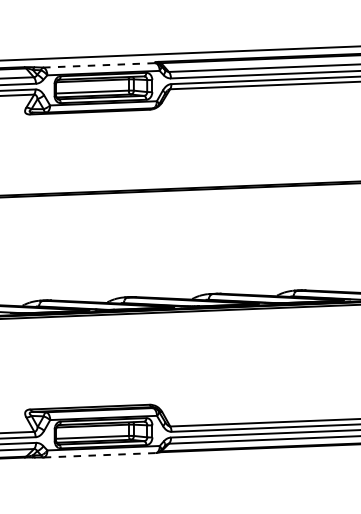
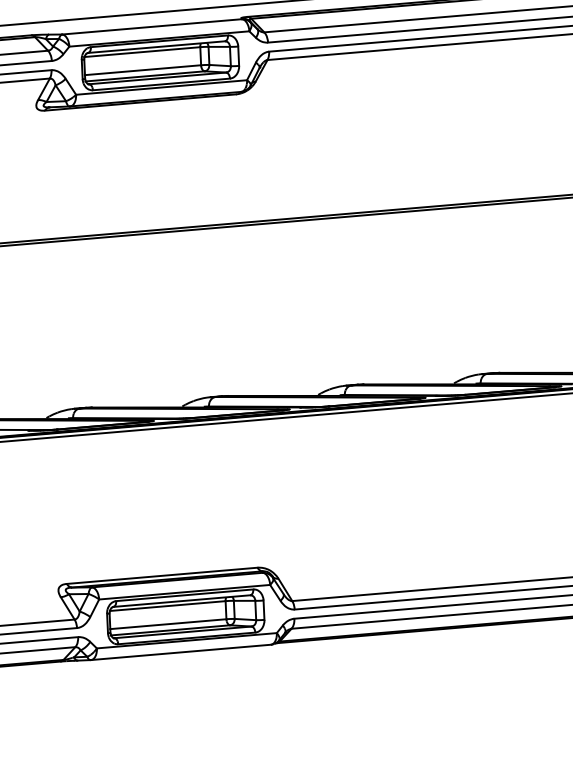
line: (99, 65) -> (152, 27), dashed -> solid
line: (98, 455) -> (179, 652), dashed -> solid

